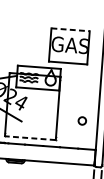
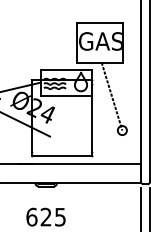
line: (70, 29) -> (100, 22), dashed -> solid
line: (75, 91) -> (111, 96), added
line: (29, 137) -> (61, 155), dashed -> solid

